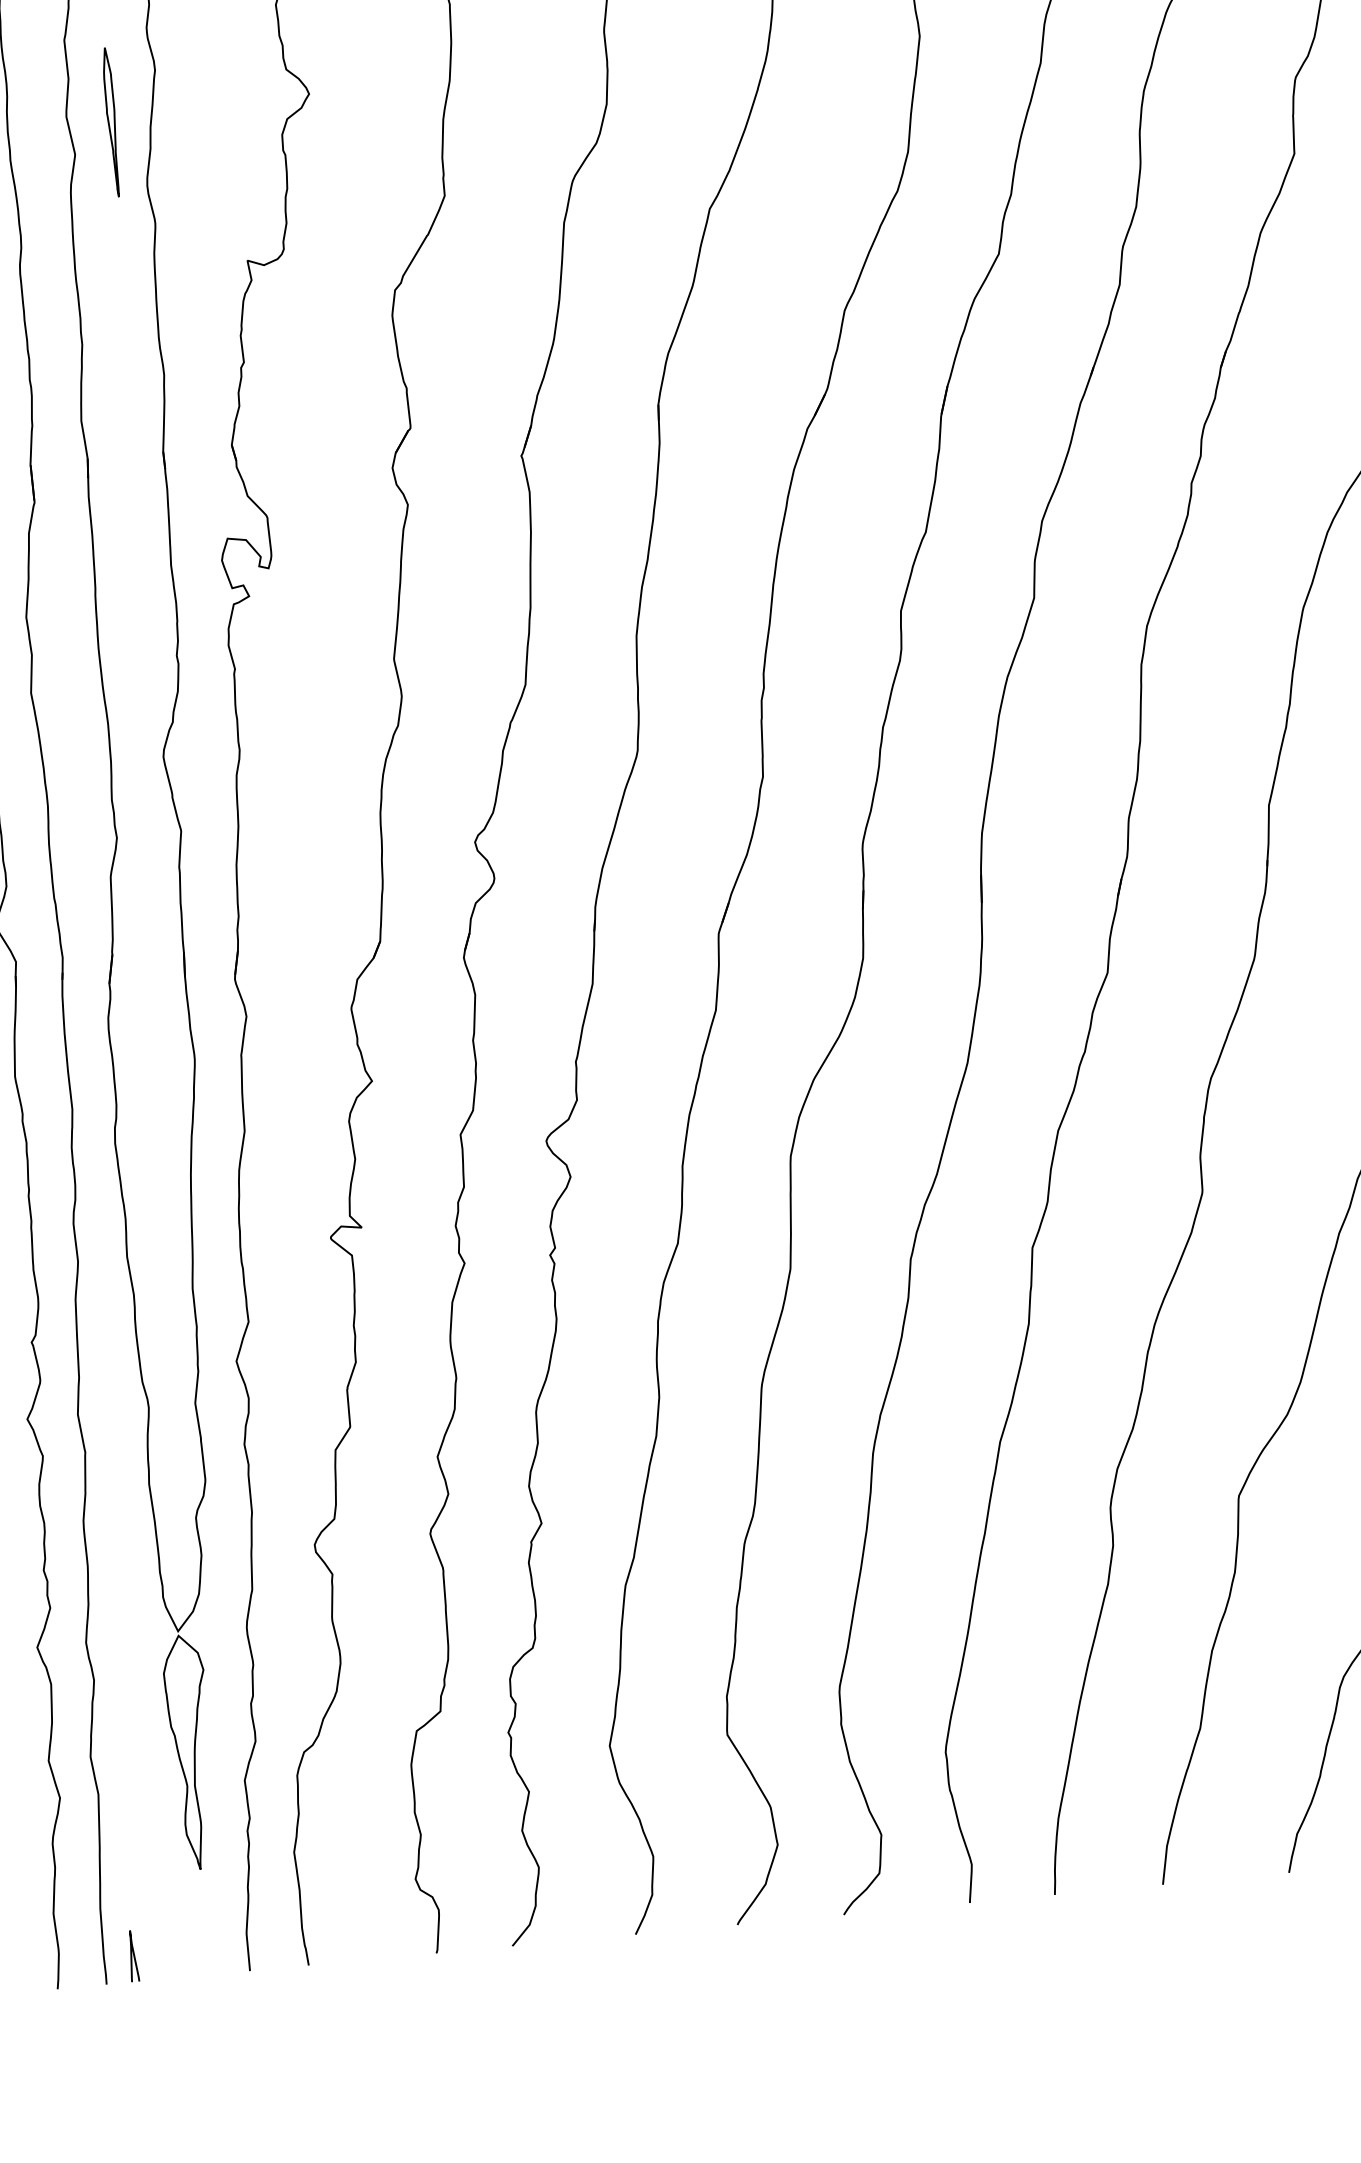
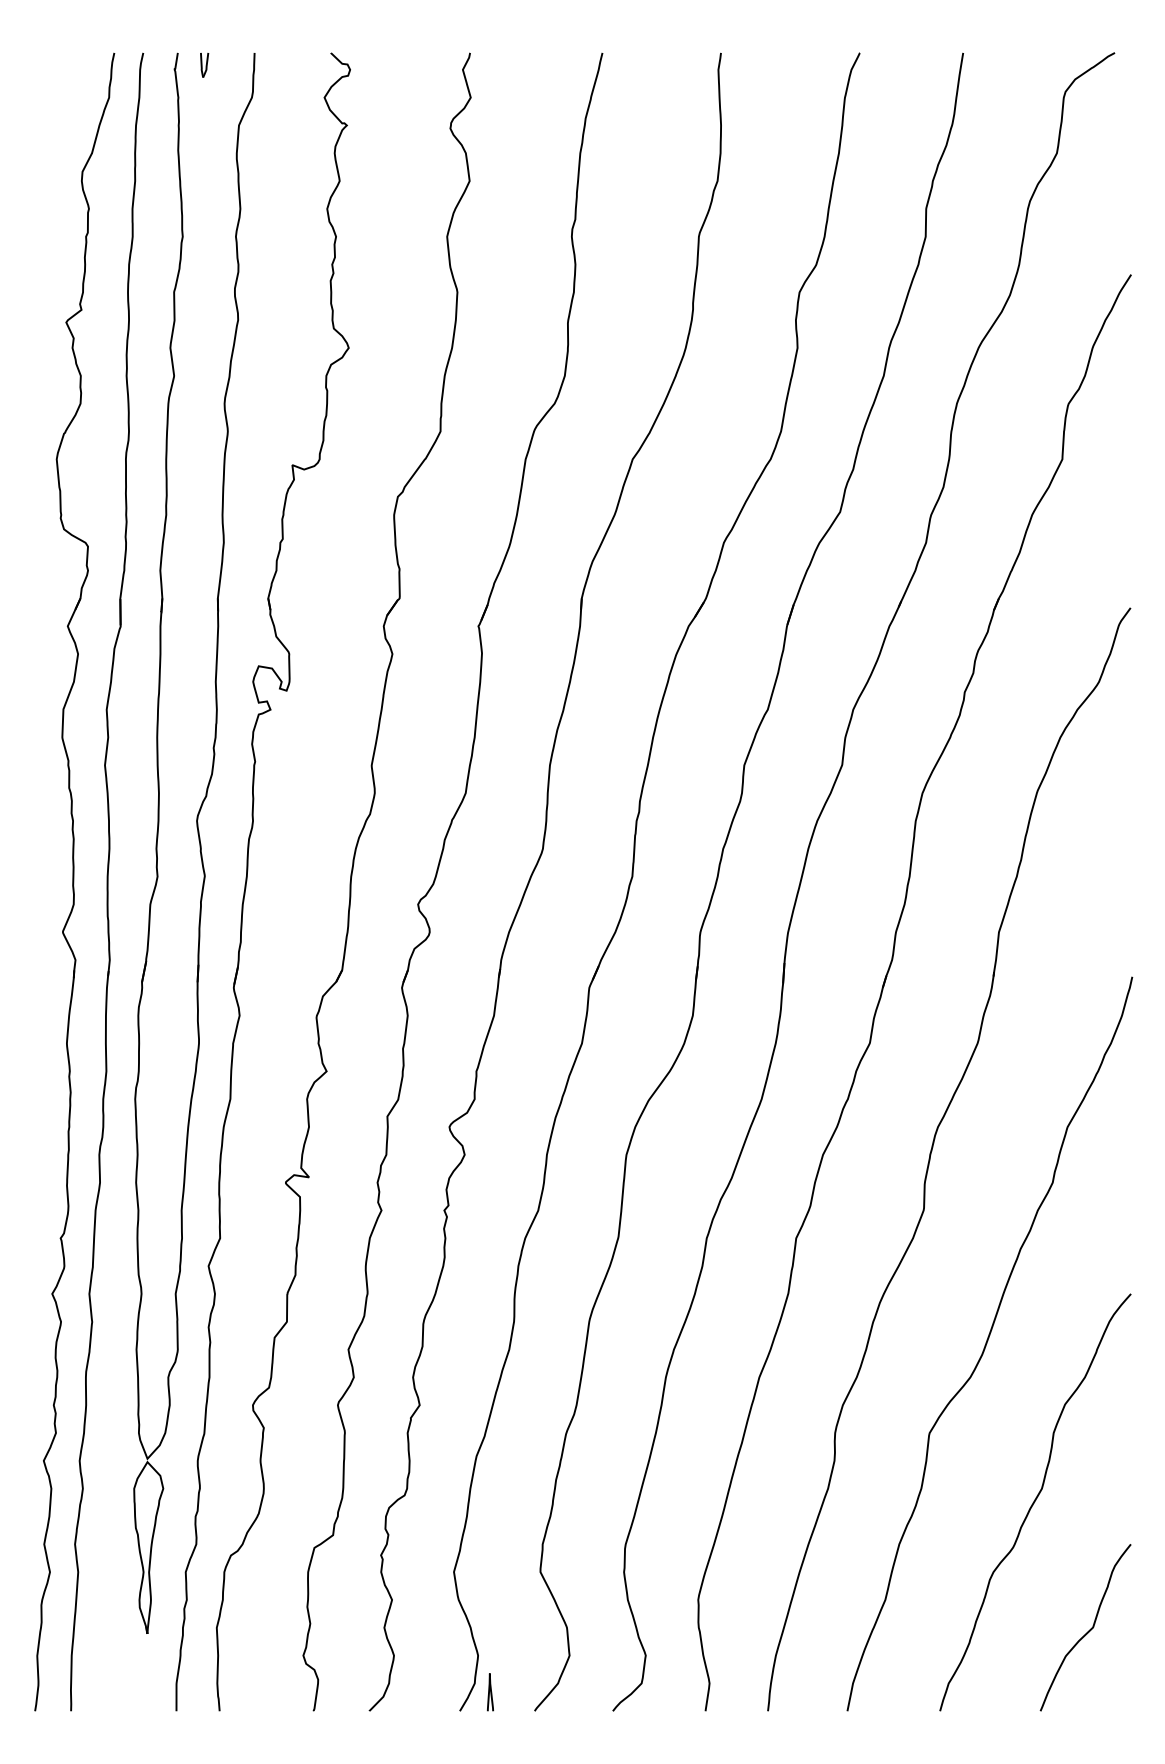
part: (110, 121) -> (202, 354), removed
curve: (133, 1956) -> (490, 1692), moved

